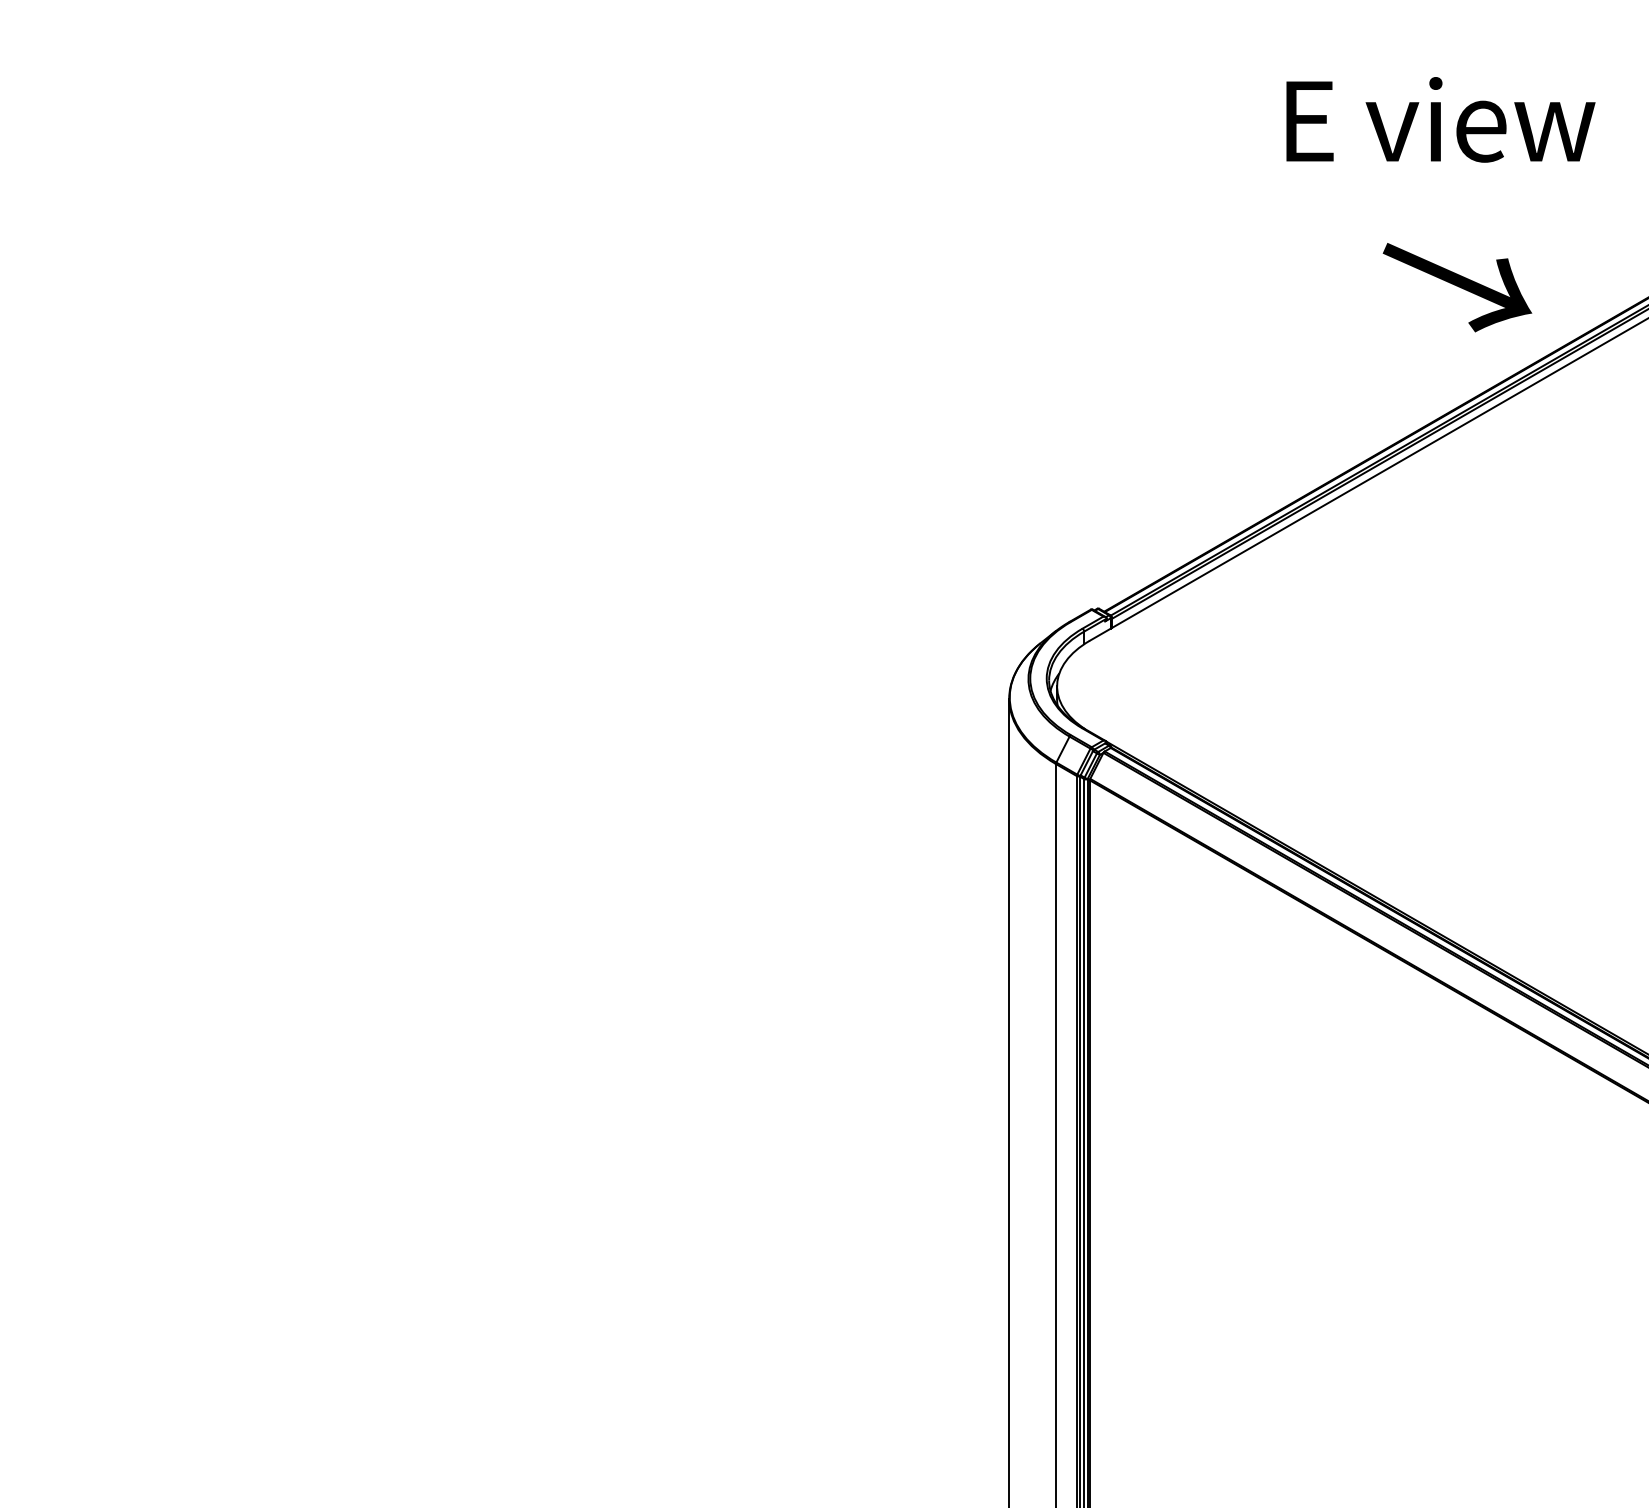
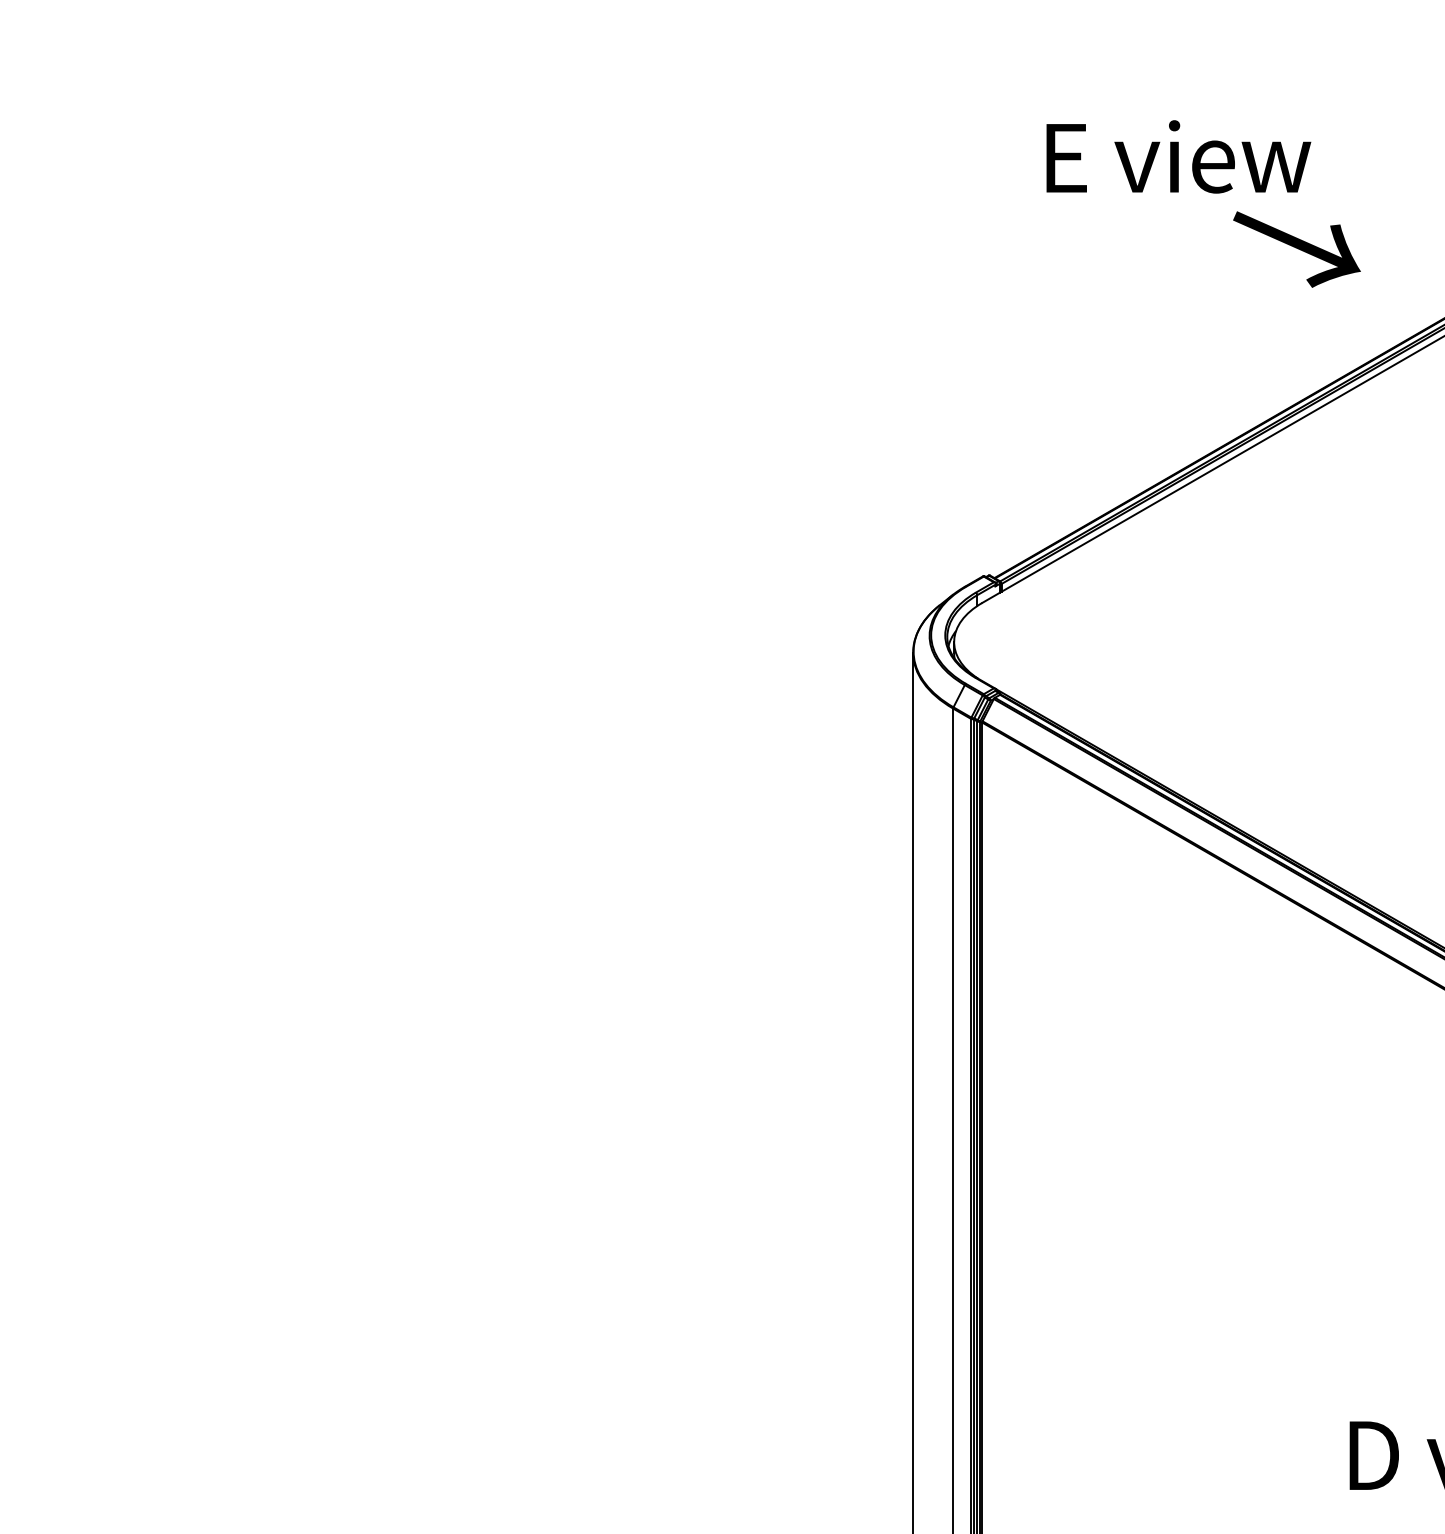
text: (1440, 119) -> (1178, 156), moved
text: (1456, 287) -> (1296, 249), moved

